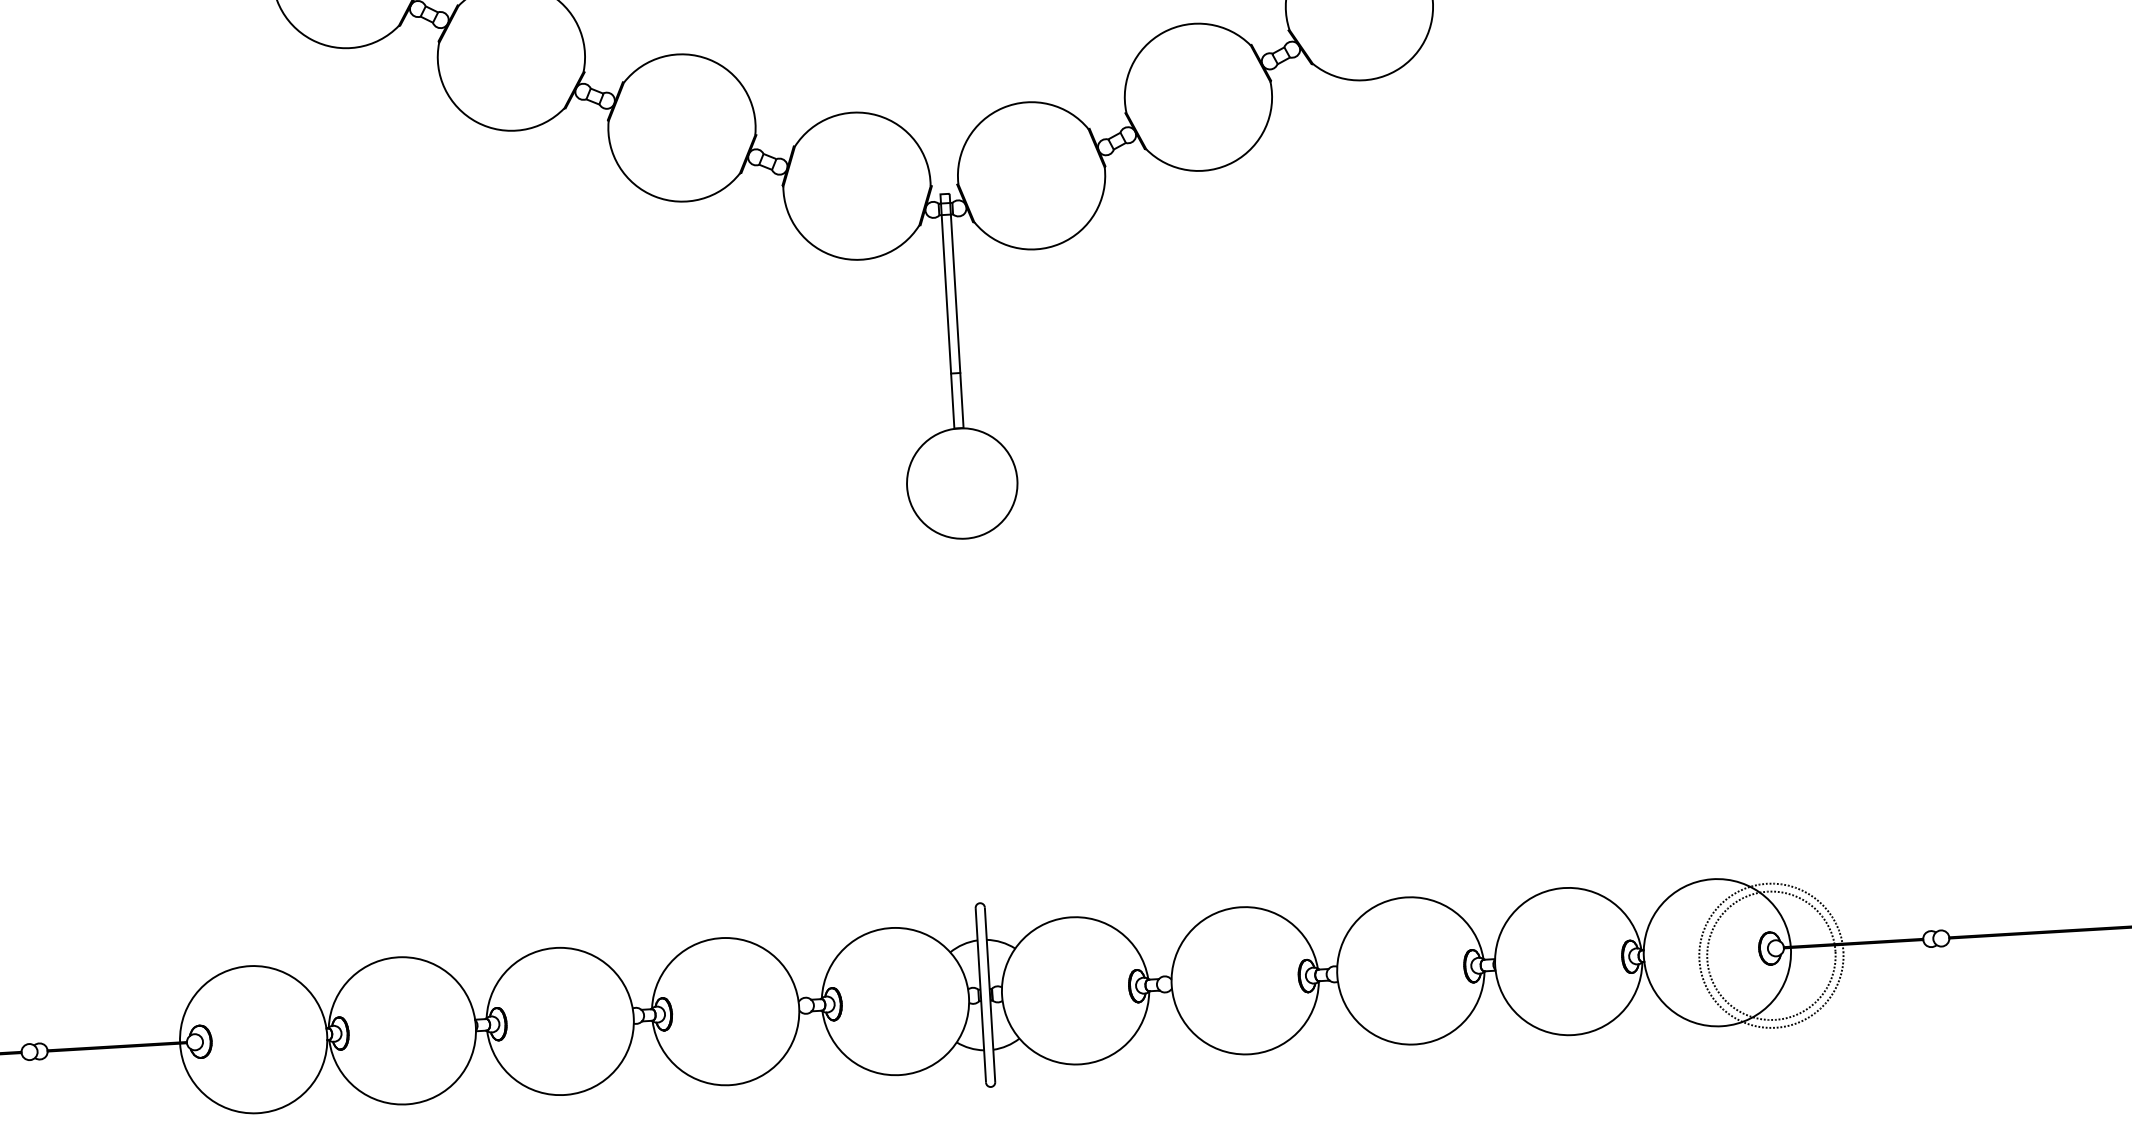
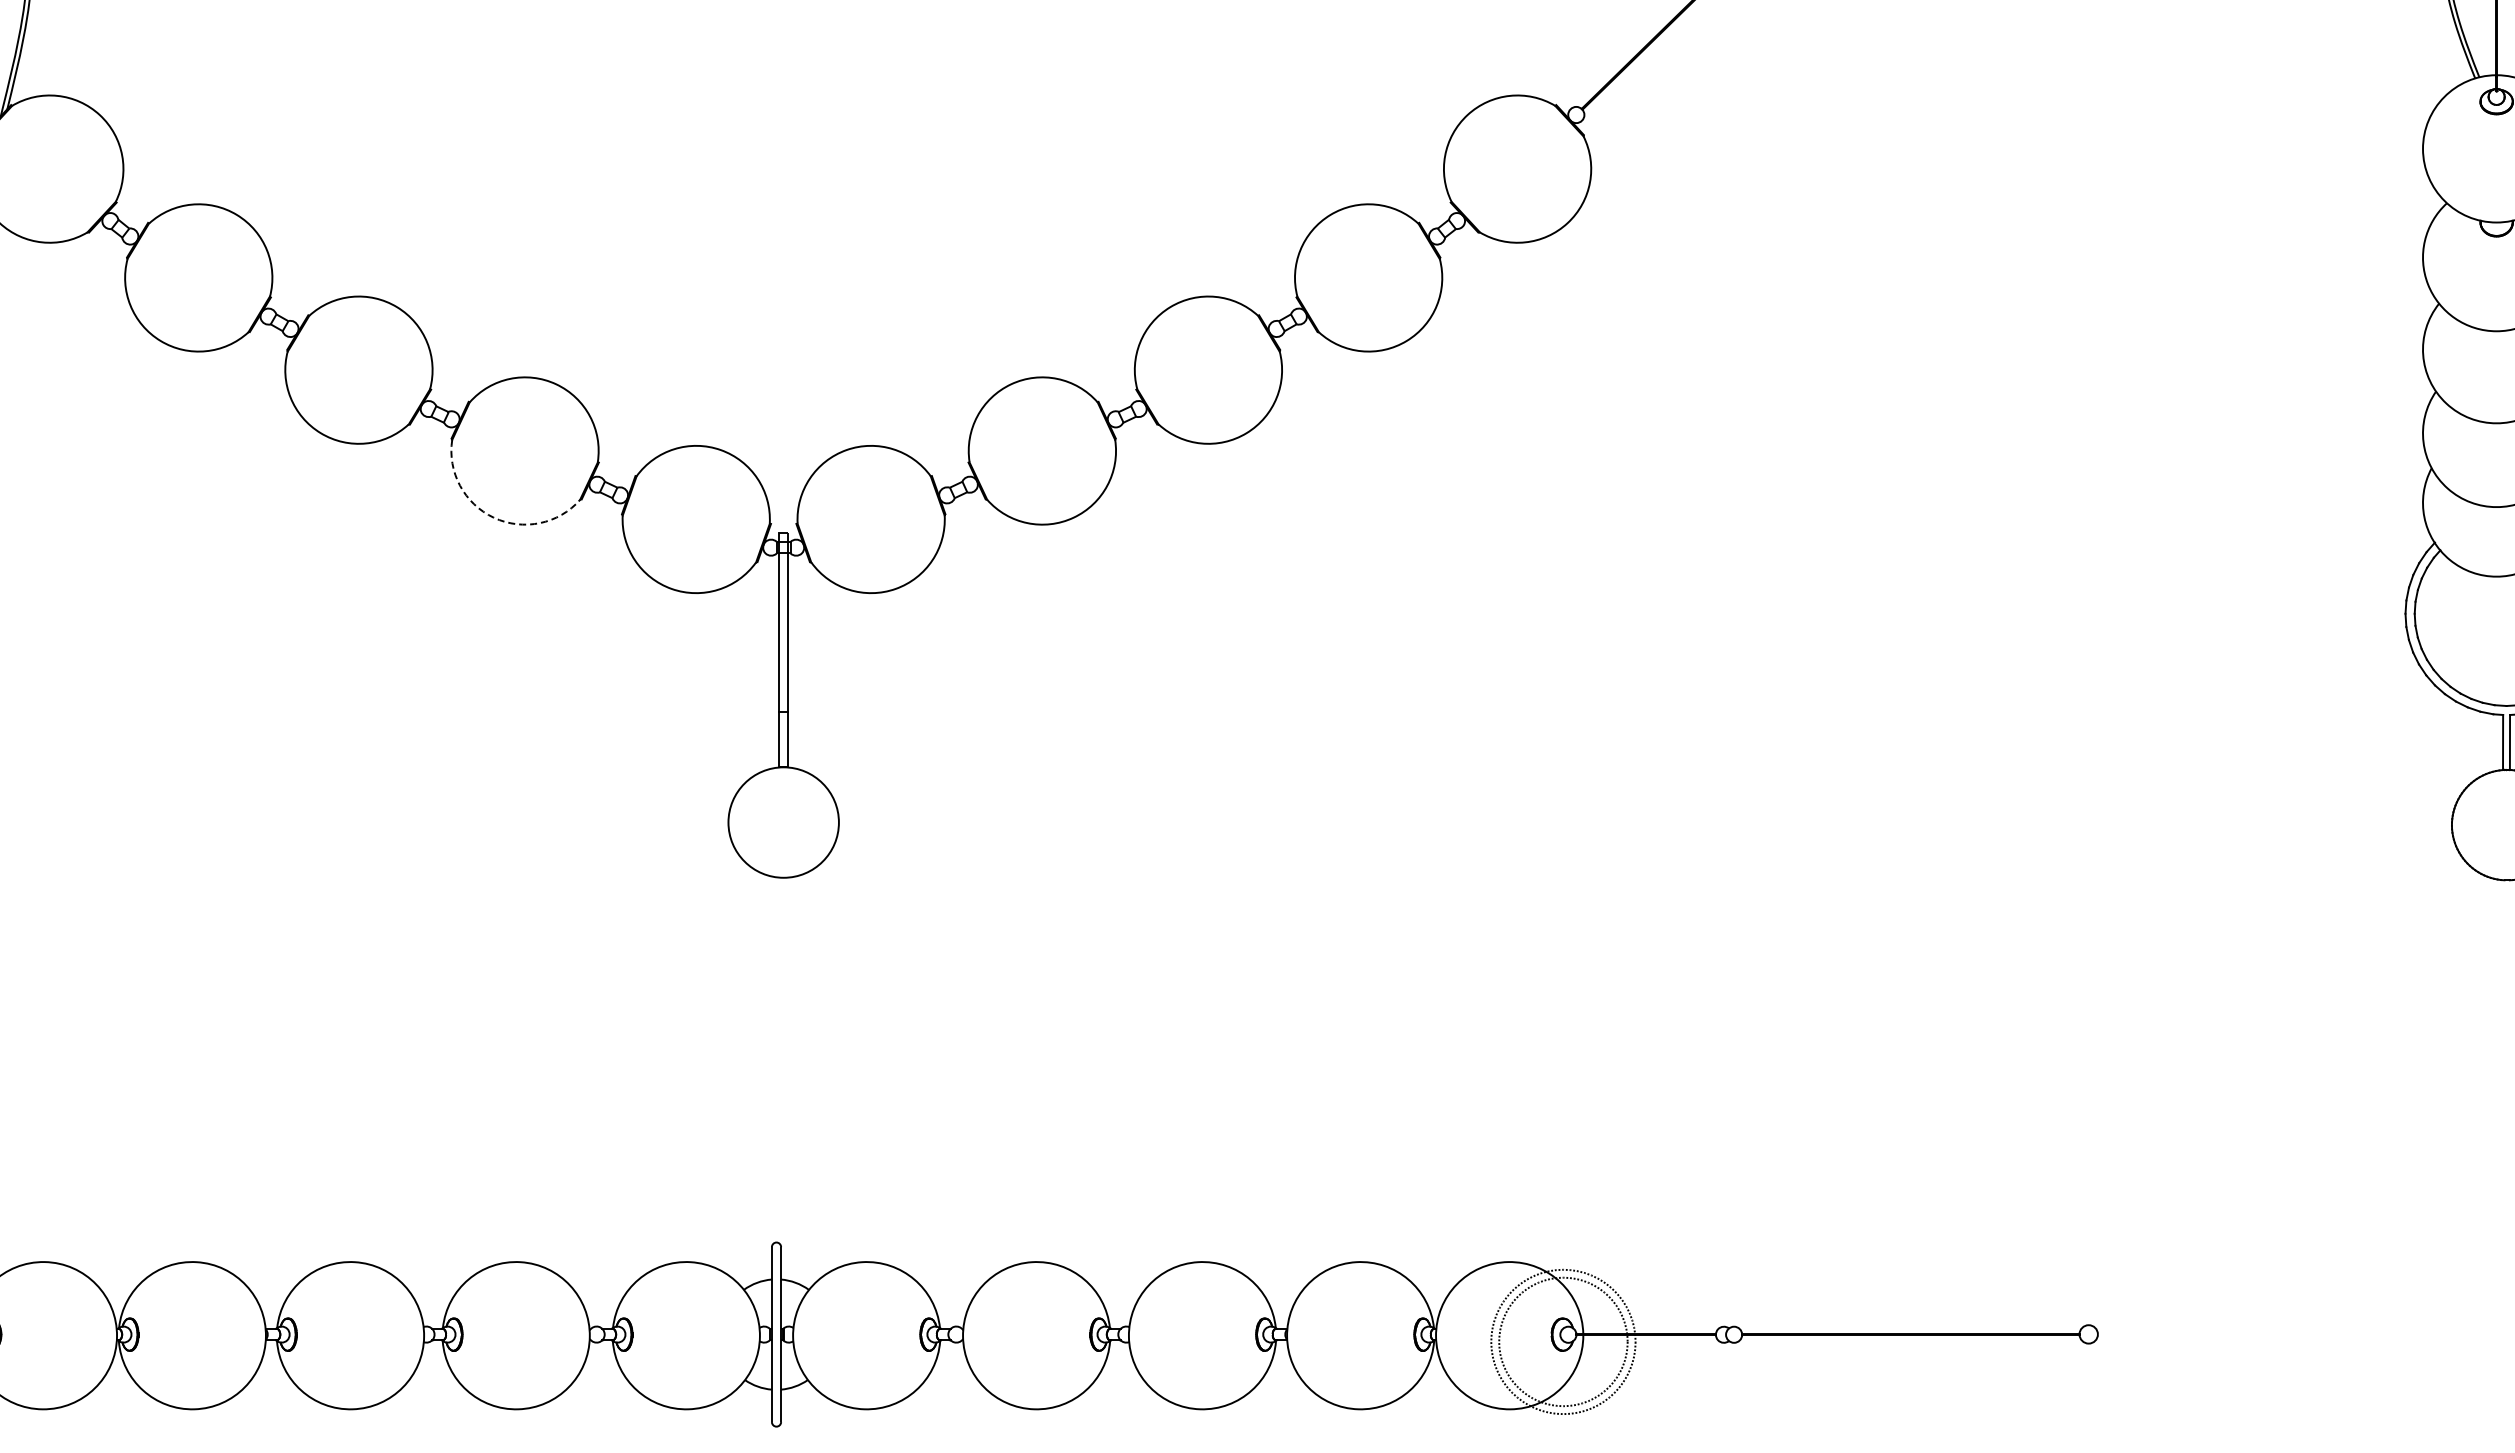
arc: (654, 196) -> (493, 517), solid -> dashed

